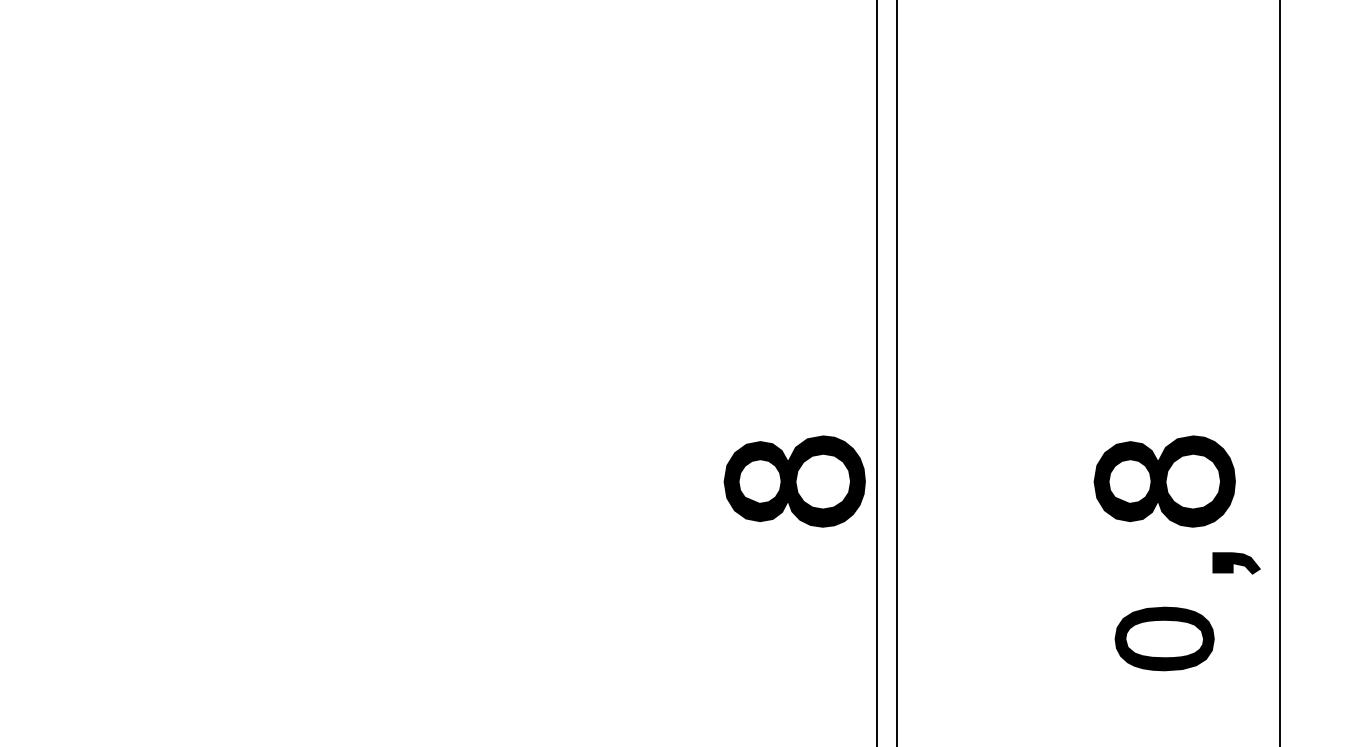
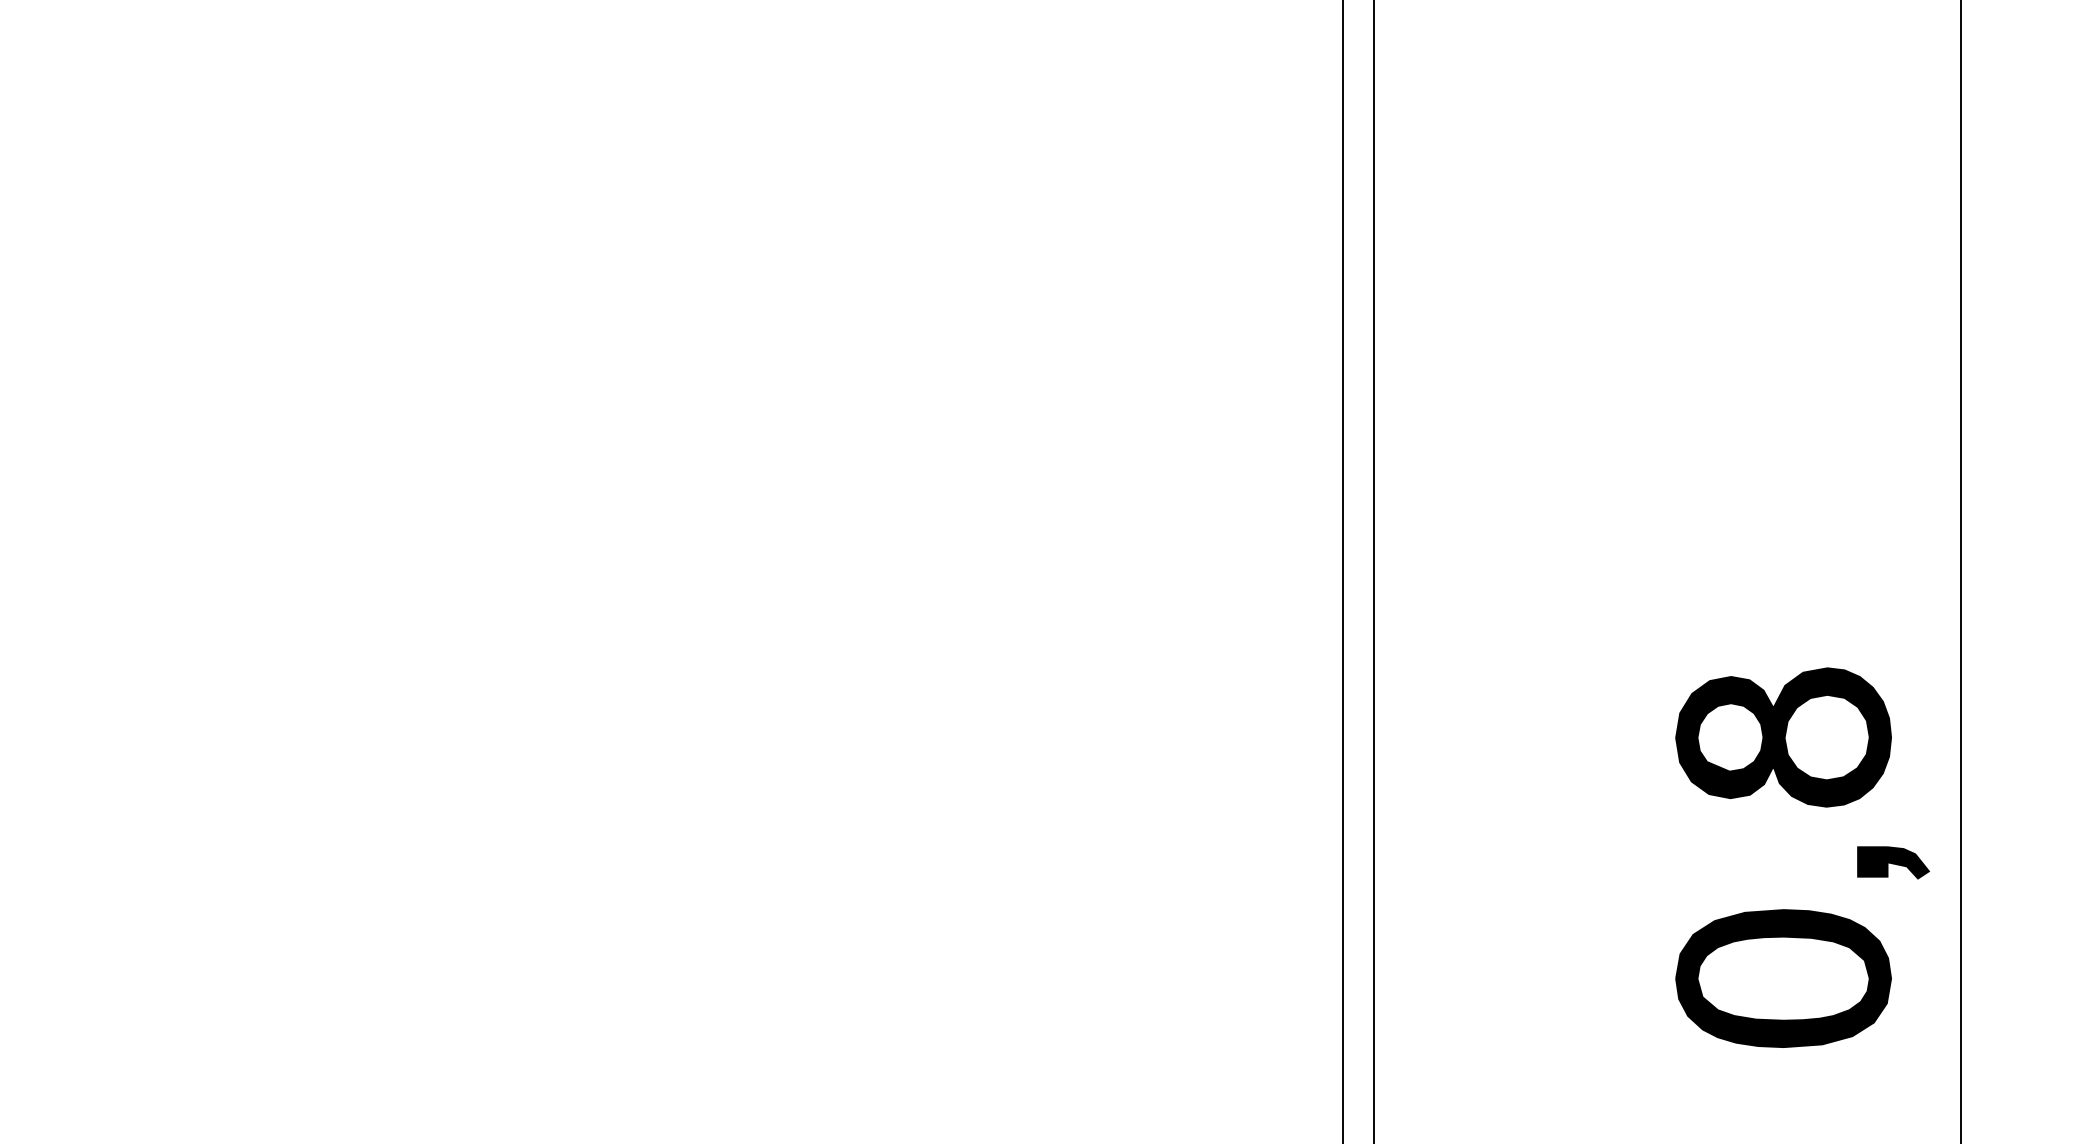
part: (794, 481) -> (1216, 737), removed
part: (1164, 638) -> (1783, 977), size x1.43

